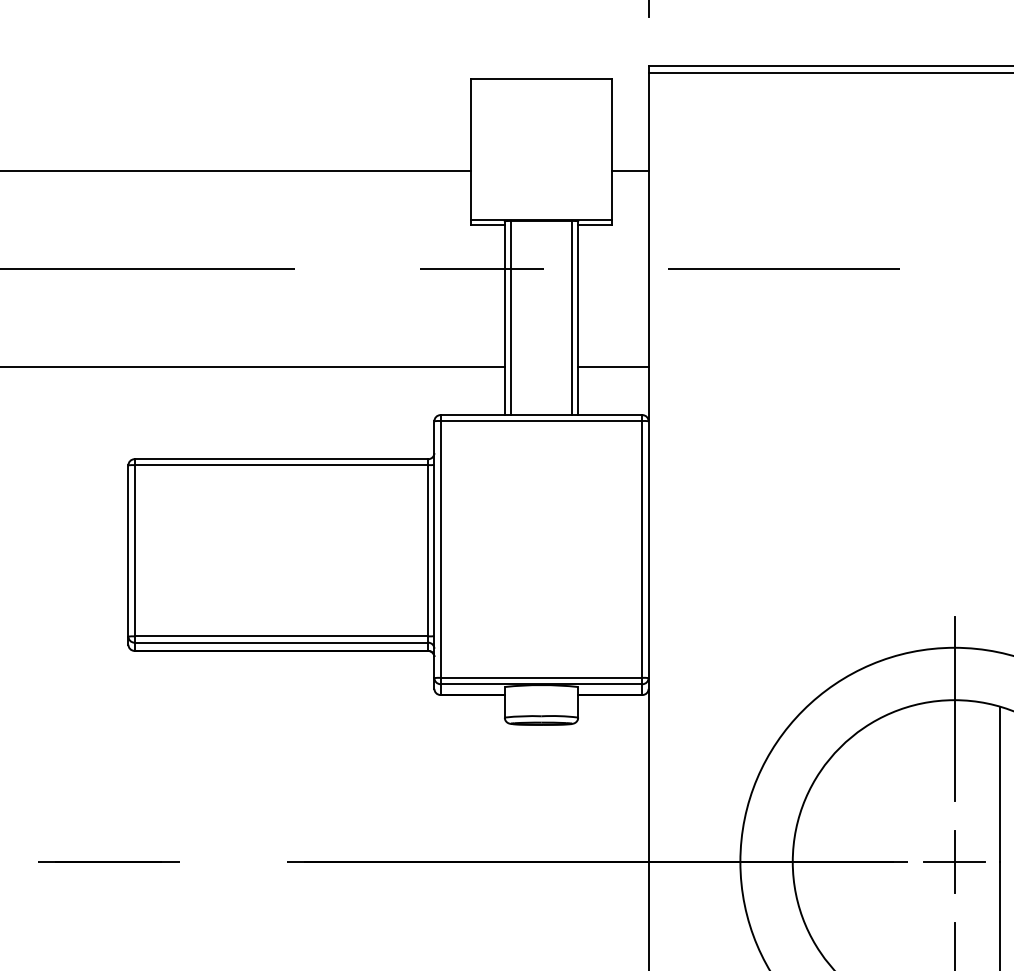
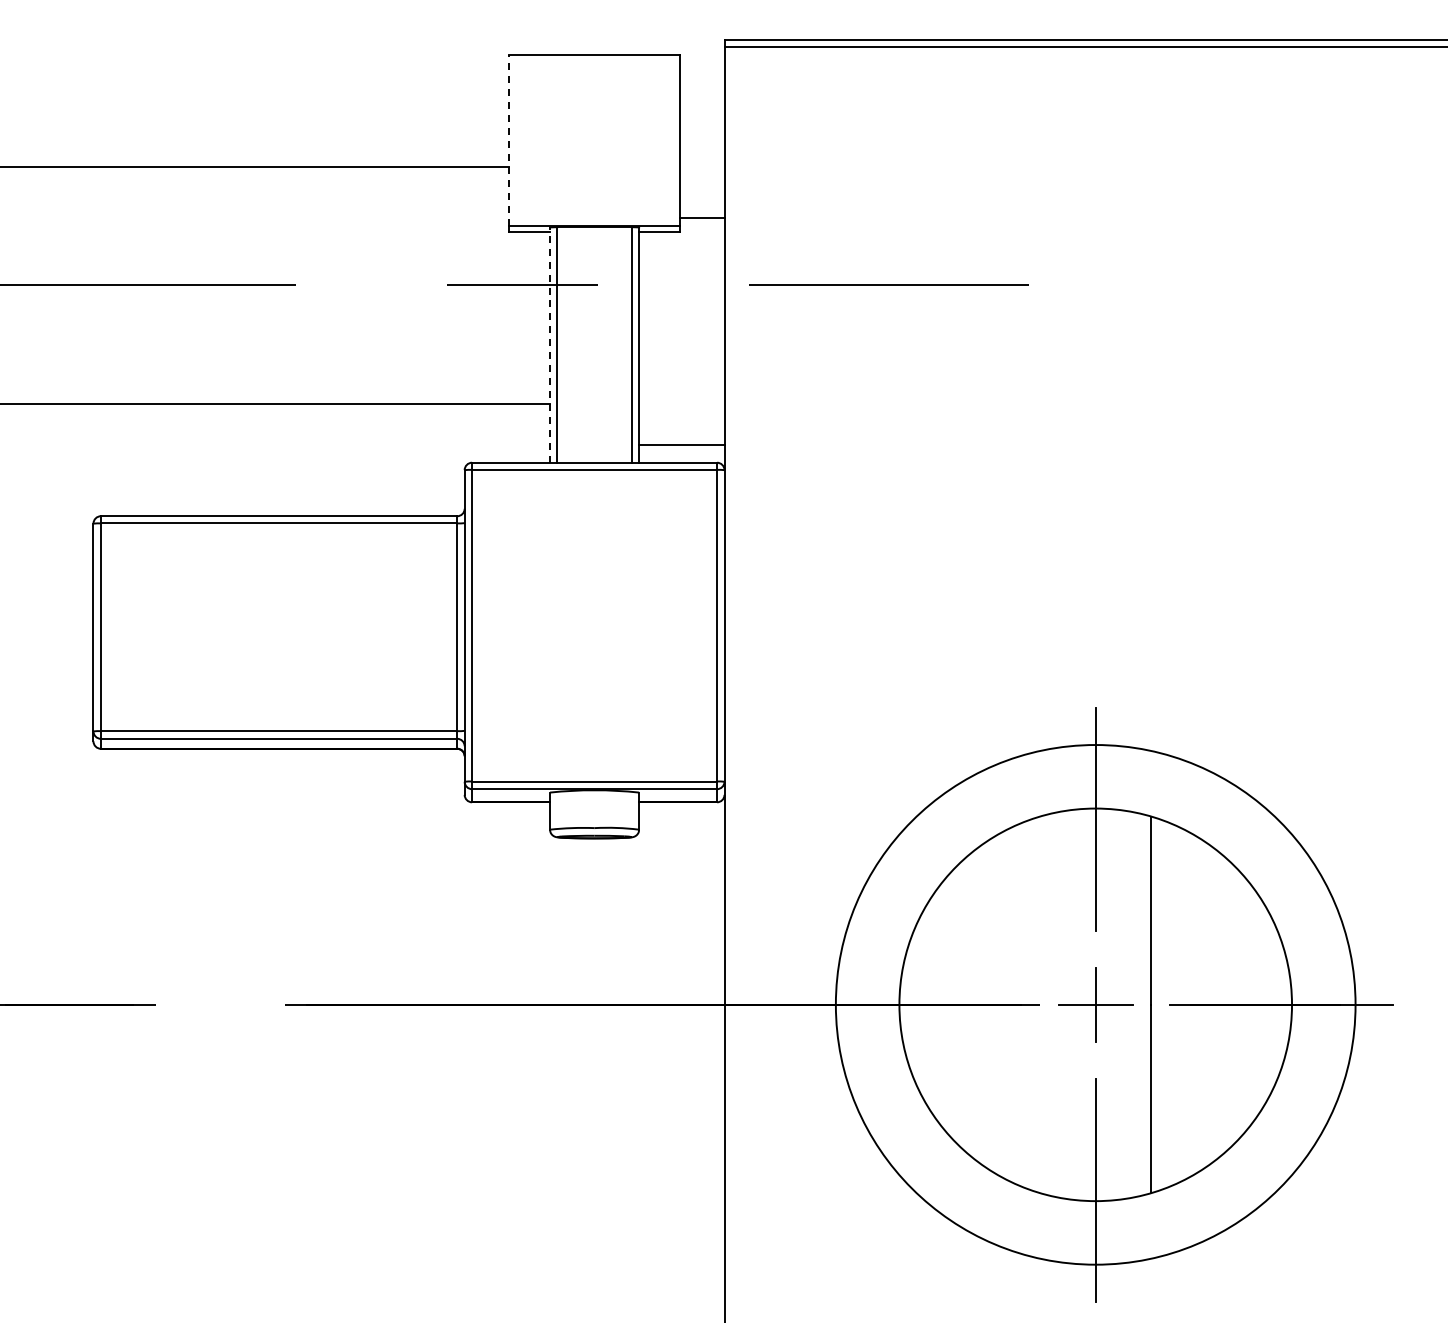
line: (471, 148) -> (509, 139), solid -> dashed
line: (629, 170) -> (701, 217), moved
line: (505, 318) -> (550, 345), solid -> dashed
line: (613, 367) -> (681, 445), moved

